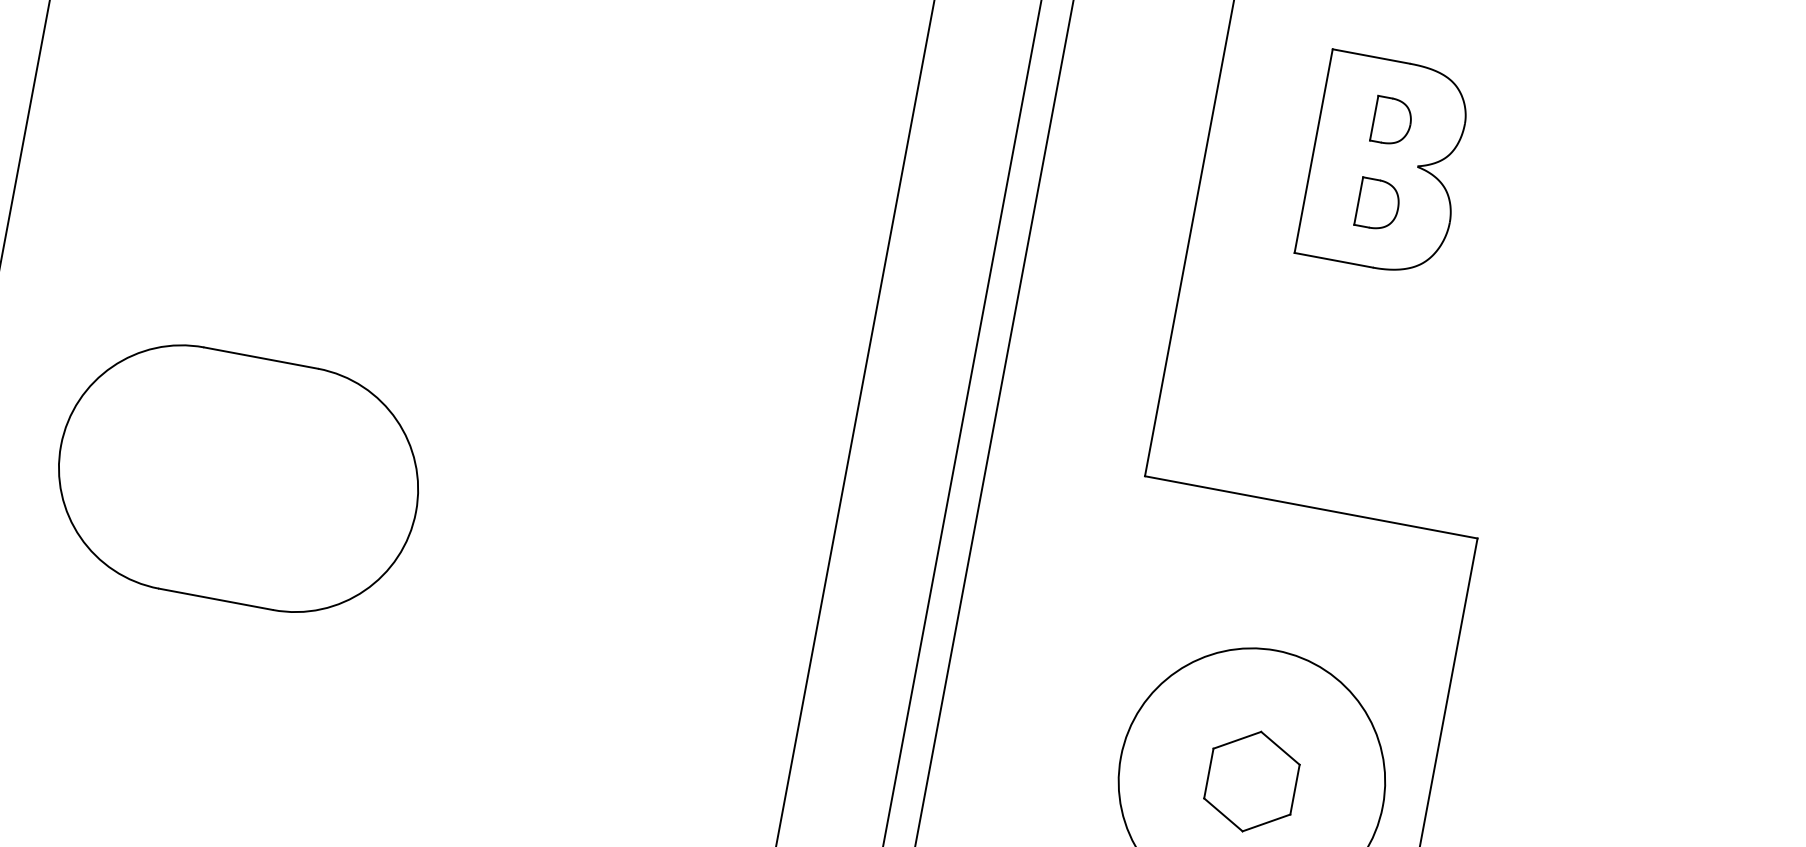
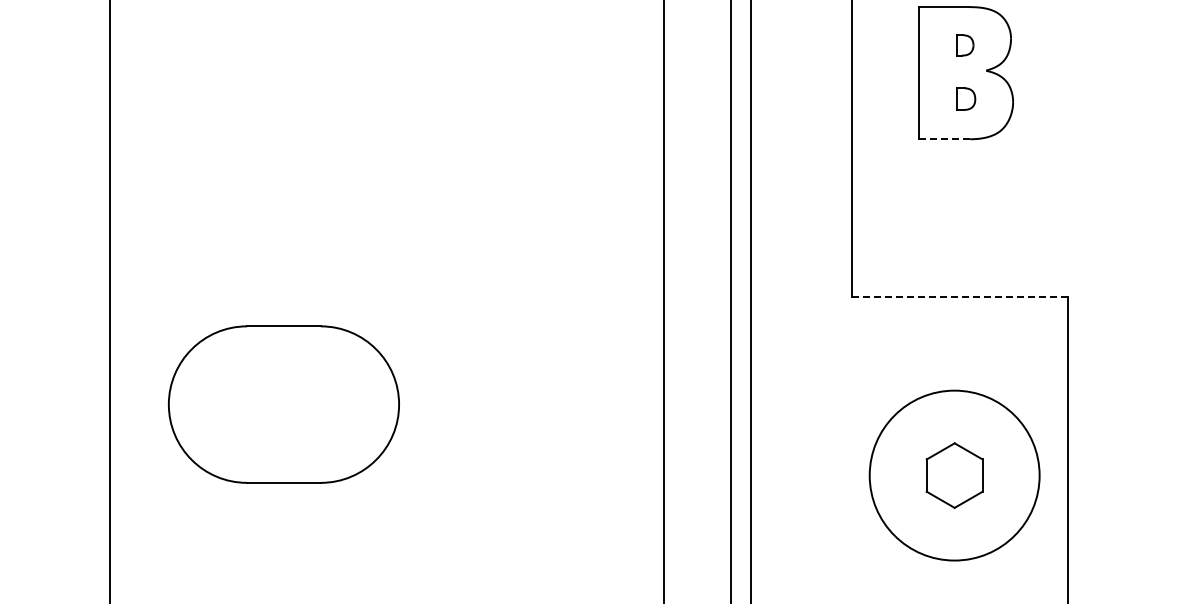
part: (1392, 121) -> (965, 45), size x0.7
part: (1378, 203) -> (966, 98), size x0.7
line: (1333, 260) -> (944, 139), solid -> dashed
line: (1311, 506) -> (959, 296), solid -> dashed

